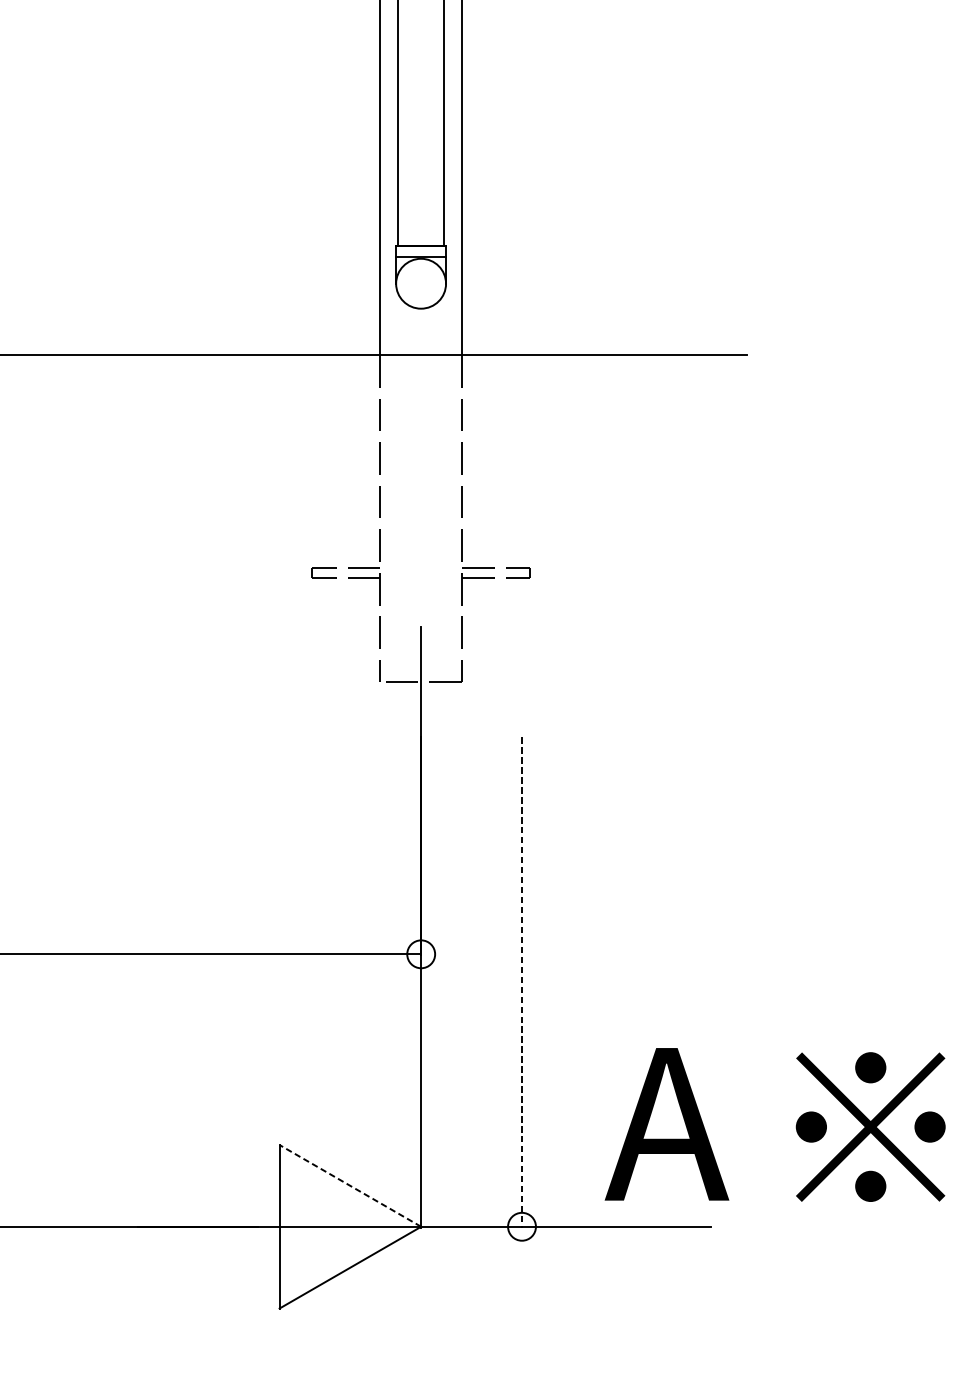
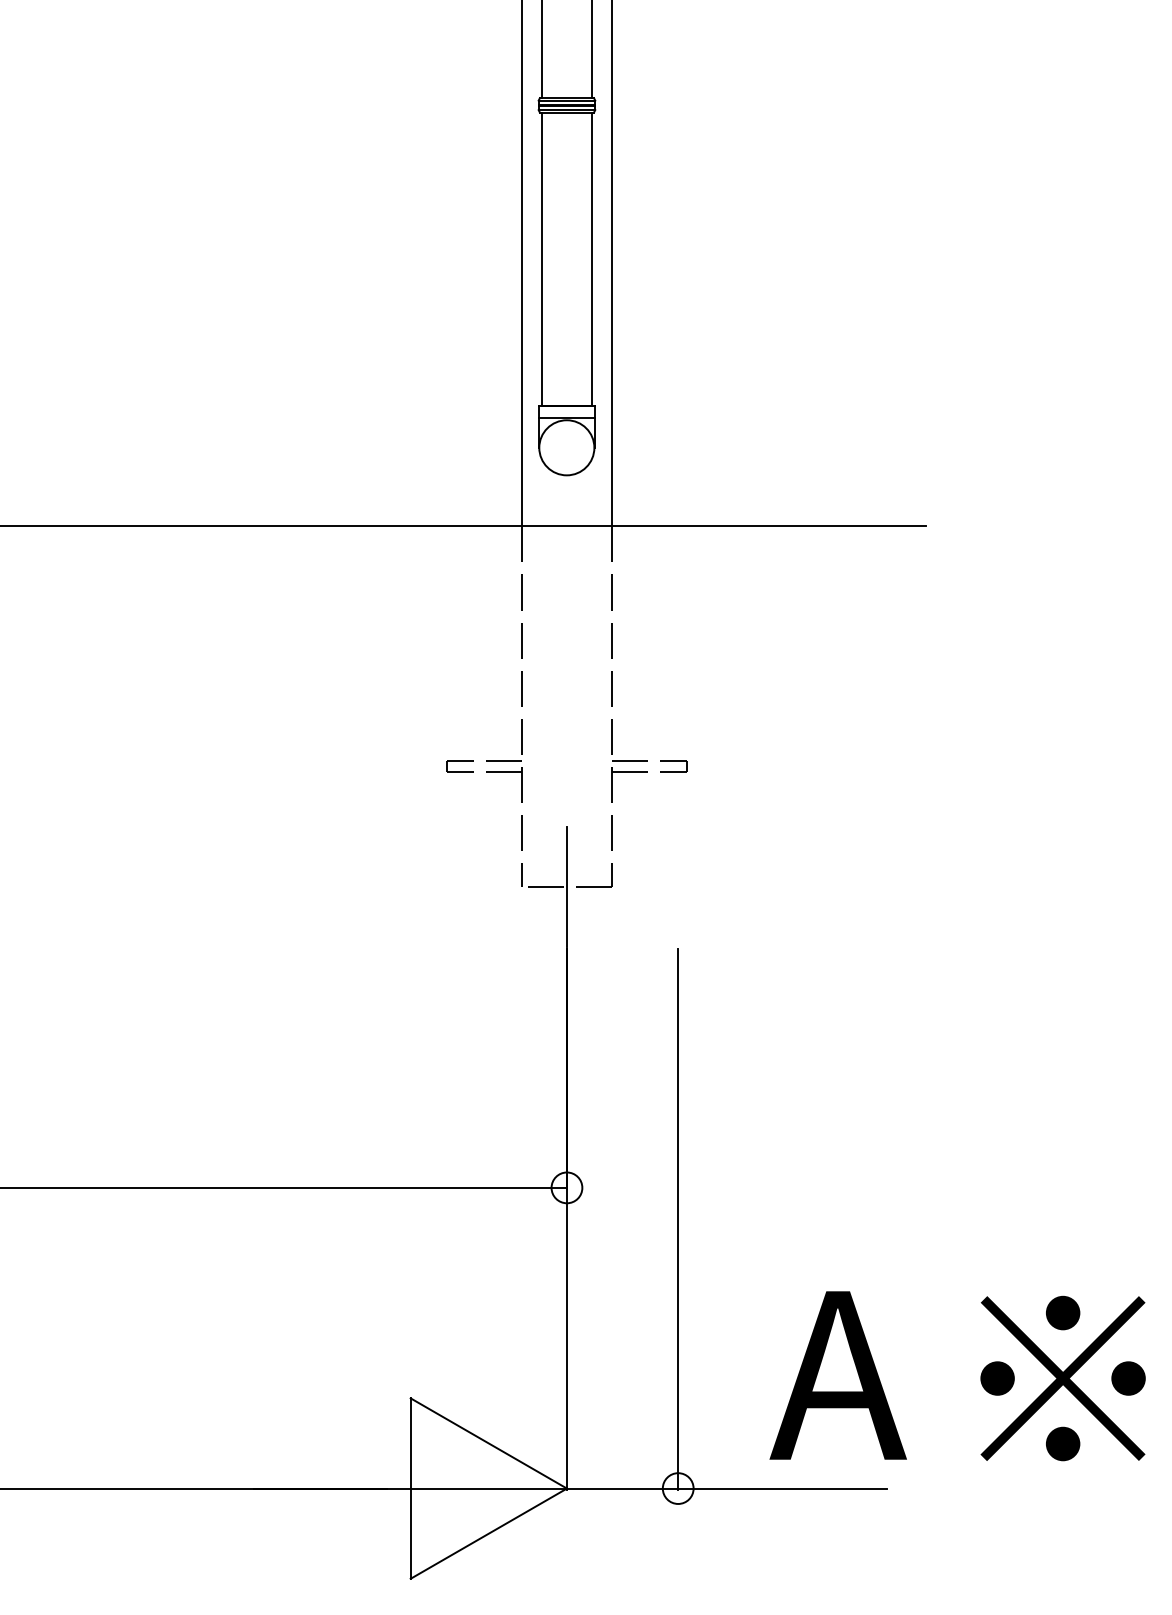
line: (522, 982) -> (678, 1219), dashed -> solid
line: (350, 1185) -> (488, 1443), dashed -> solid

